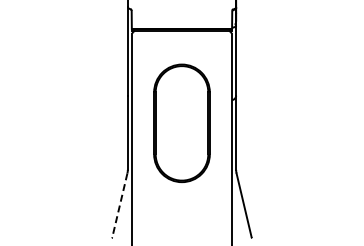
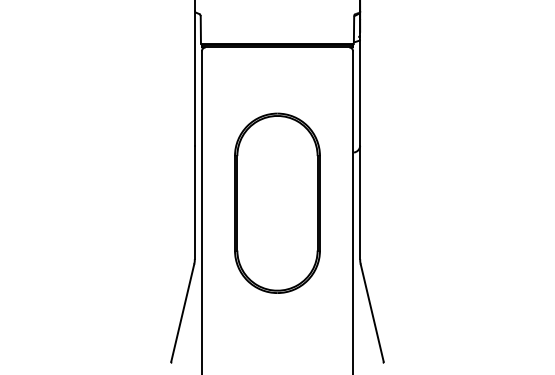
part: (181, 122) -> (276, 201), moved
line: (119, 205) -> (182, 313), dashed -> solid

